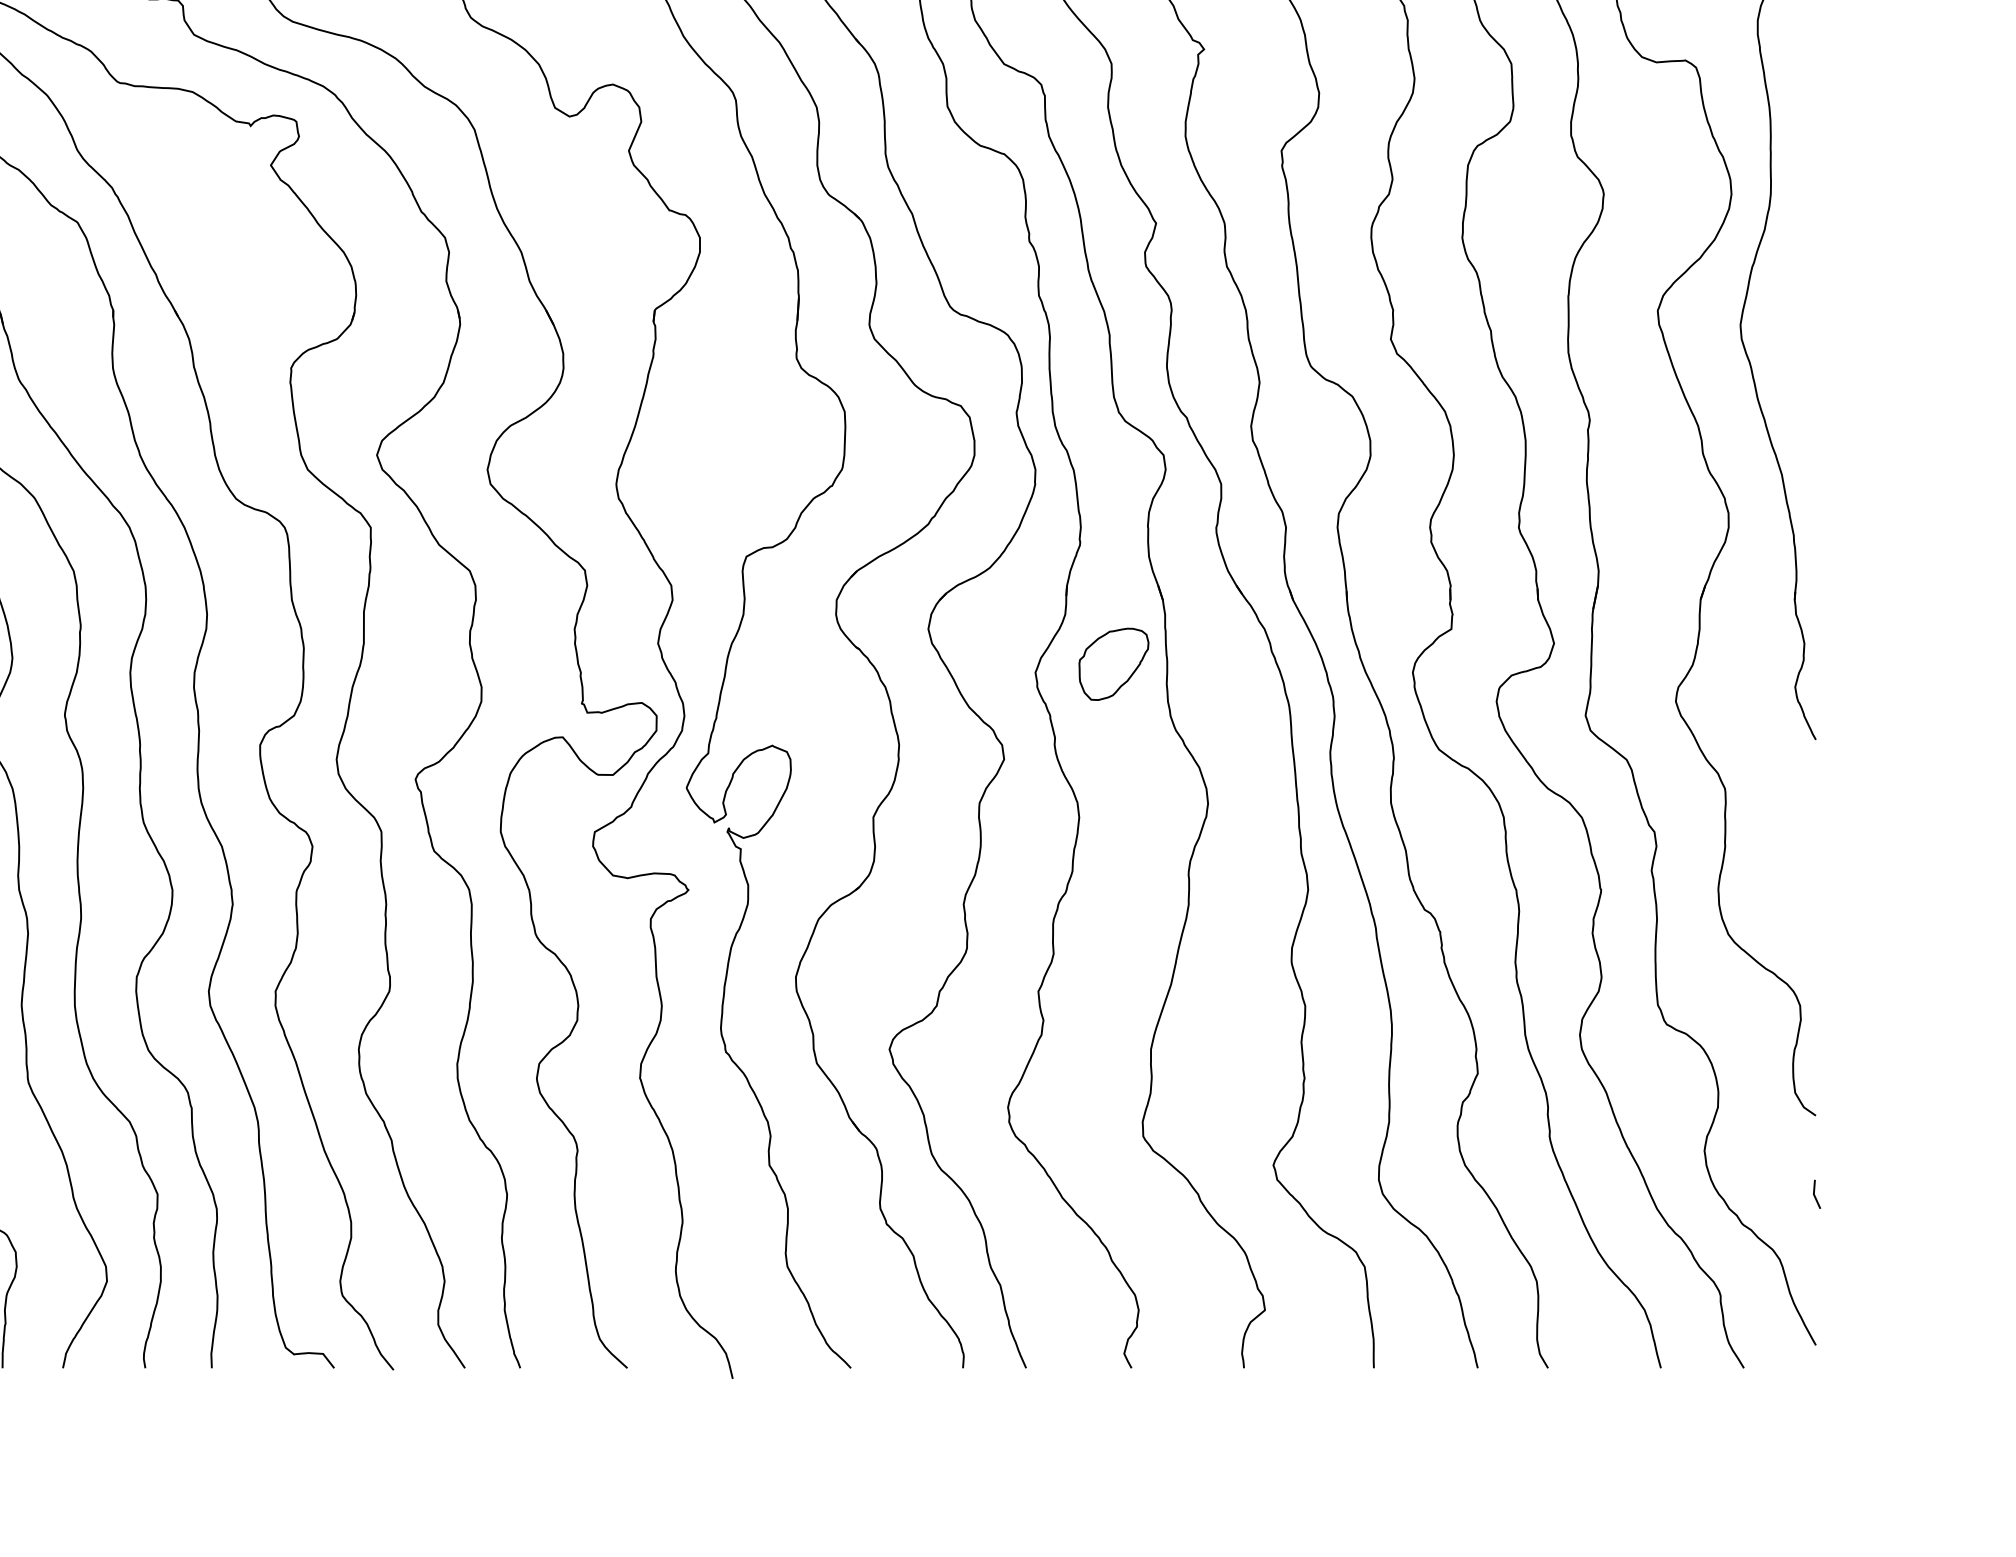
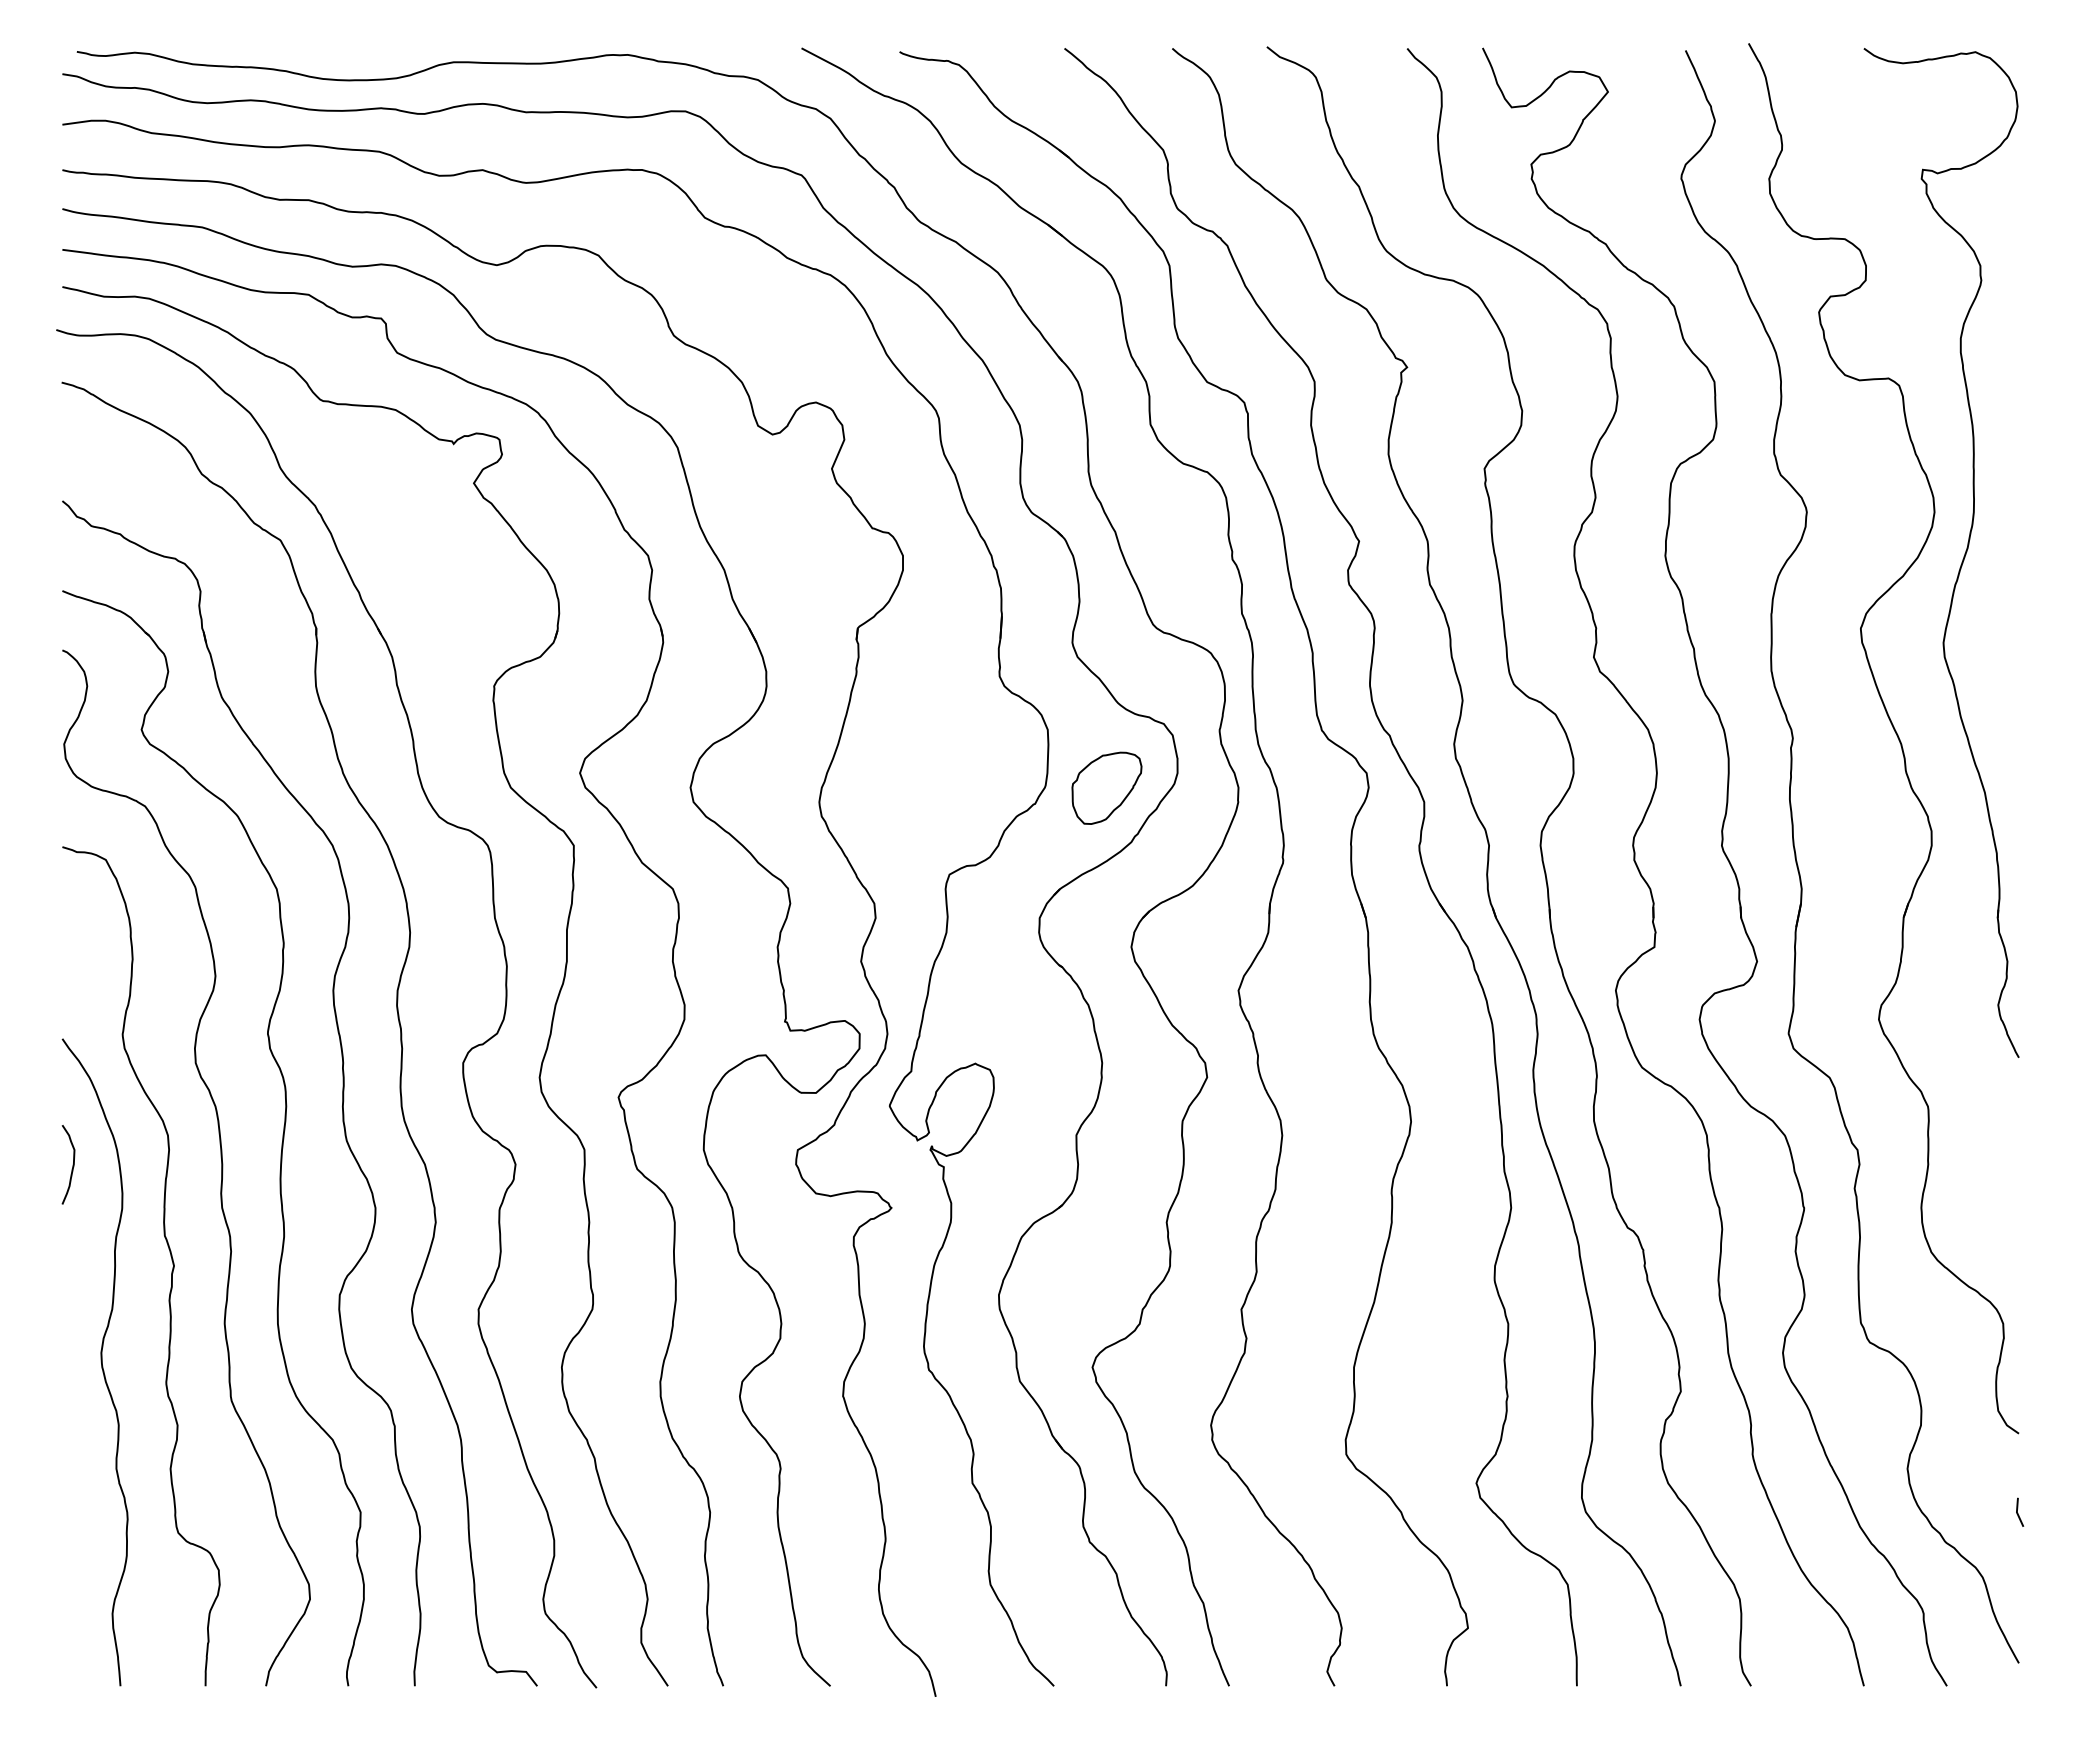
part: (1113, 663) -> (1106, 787), moved

